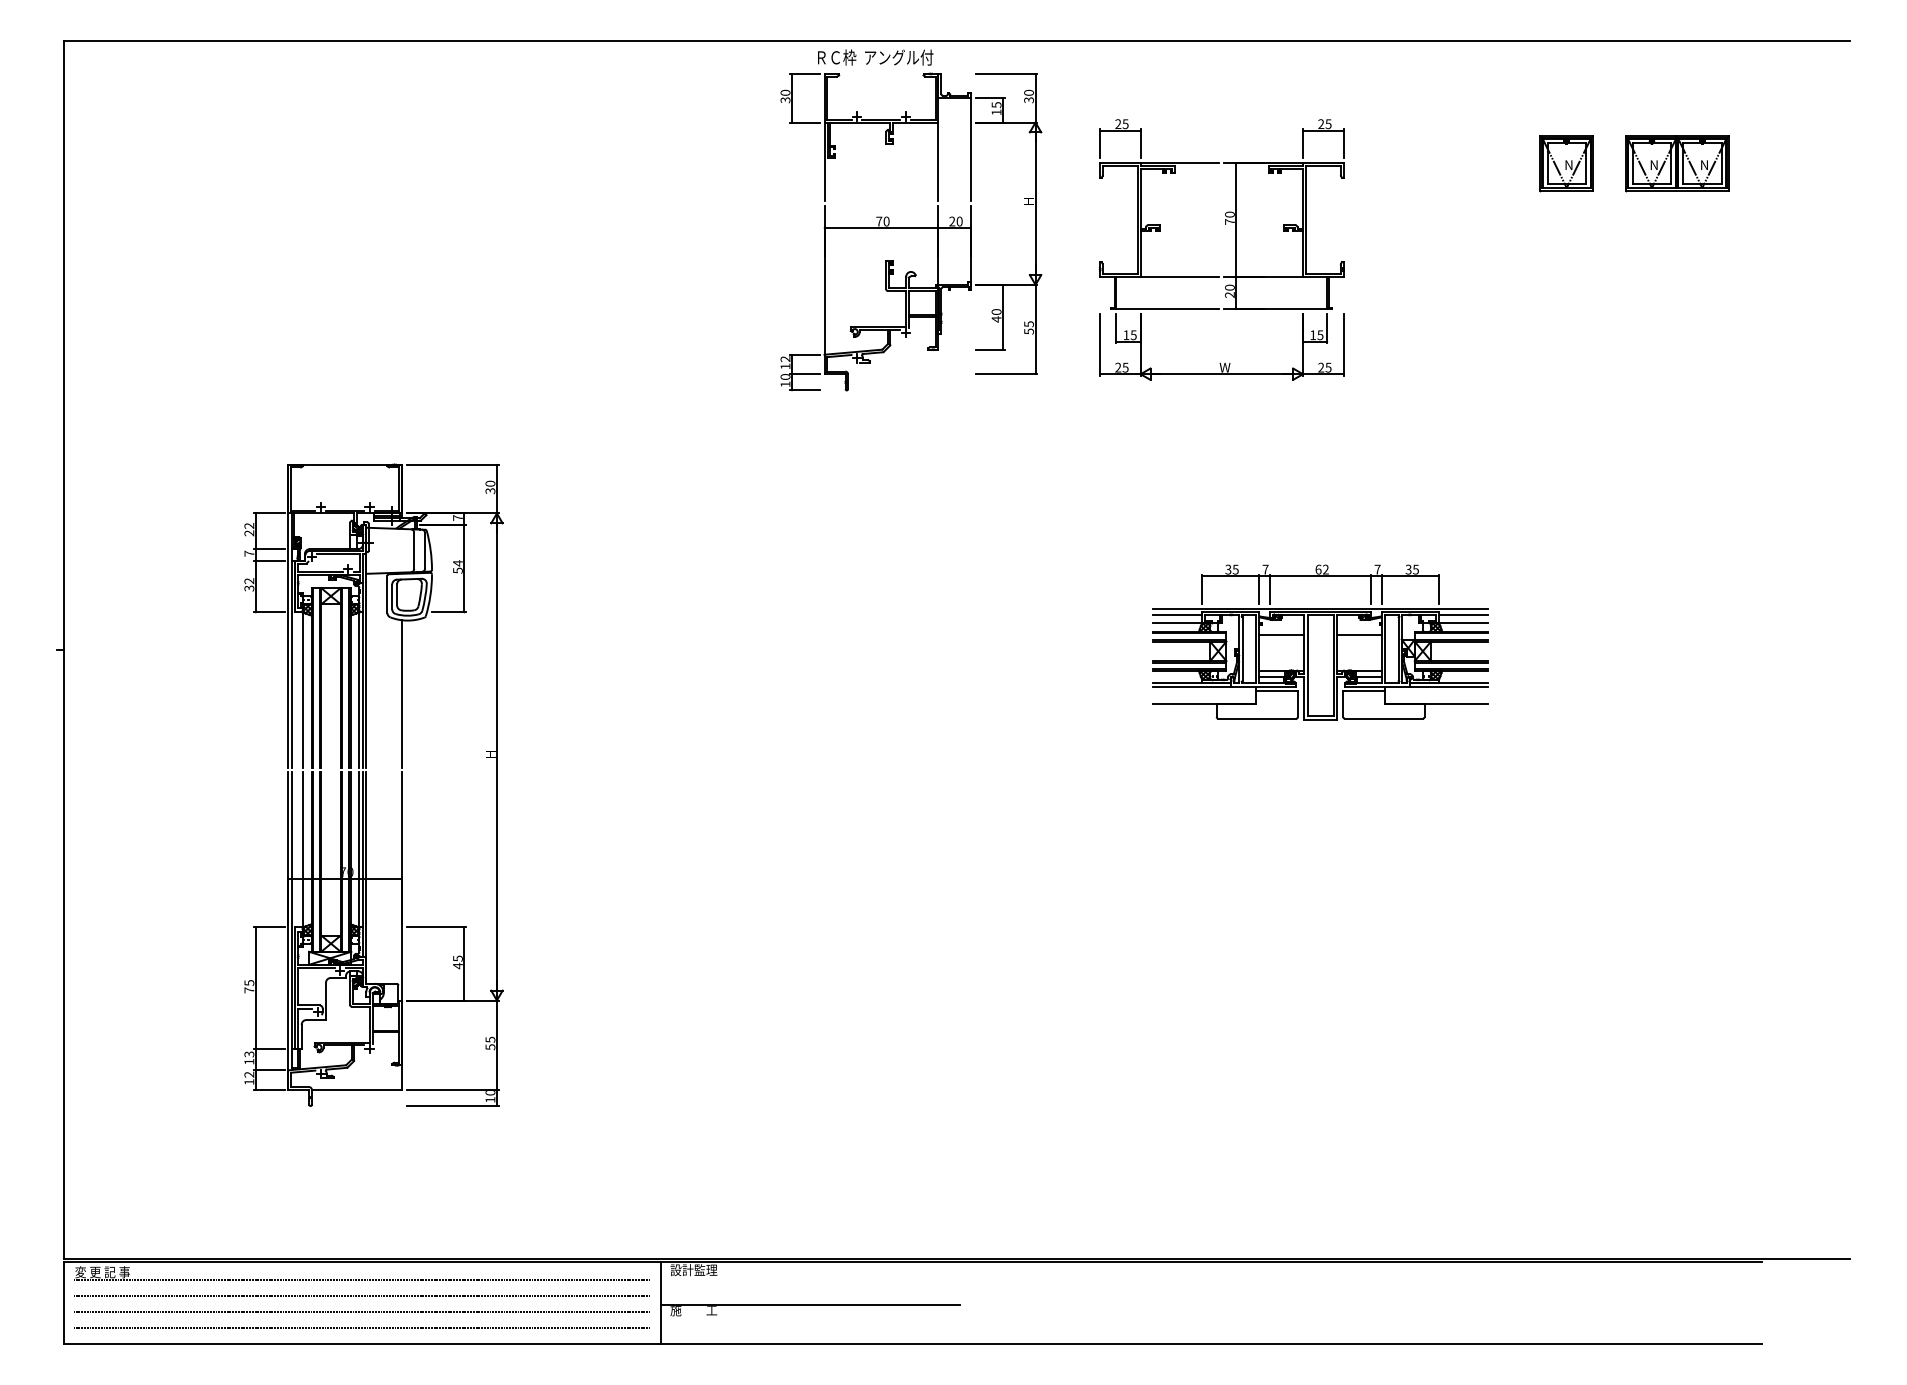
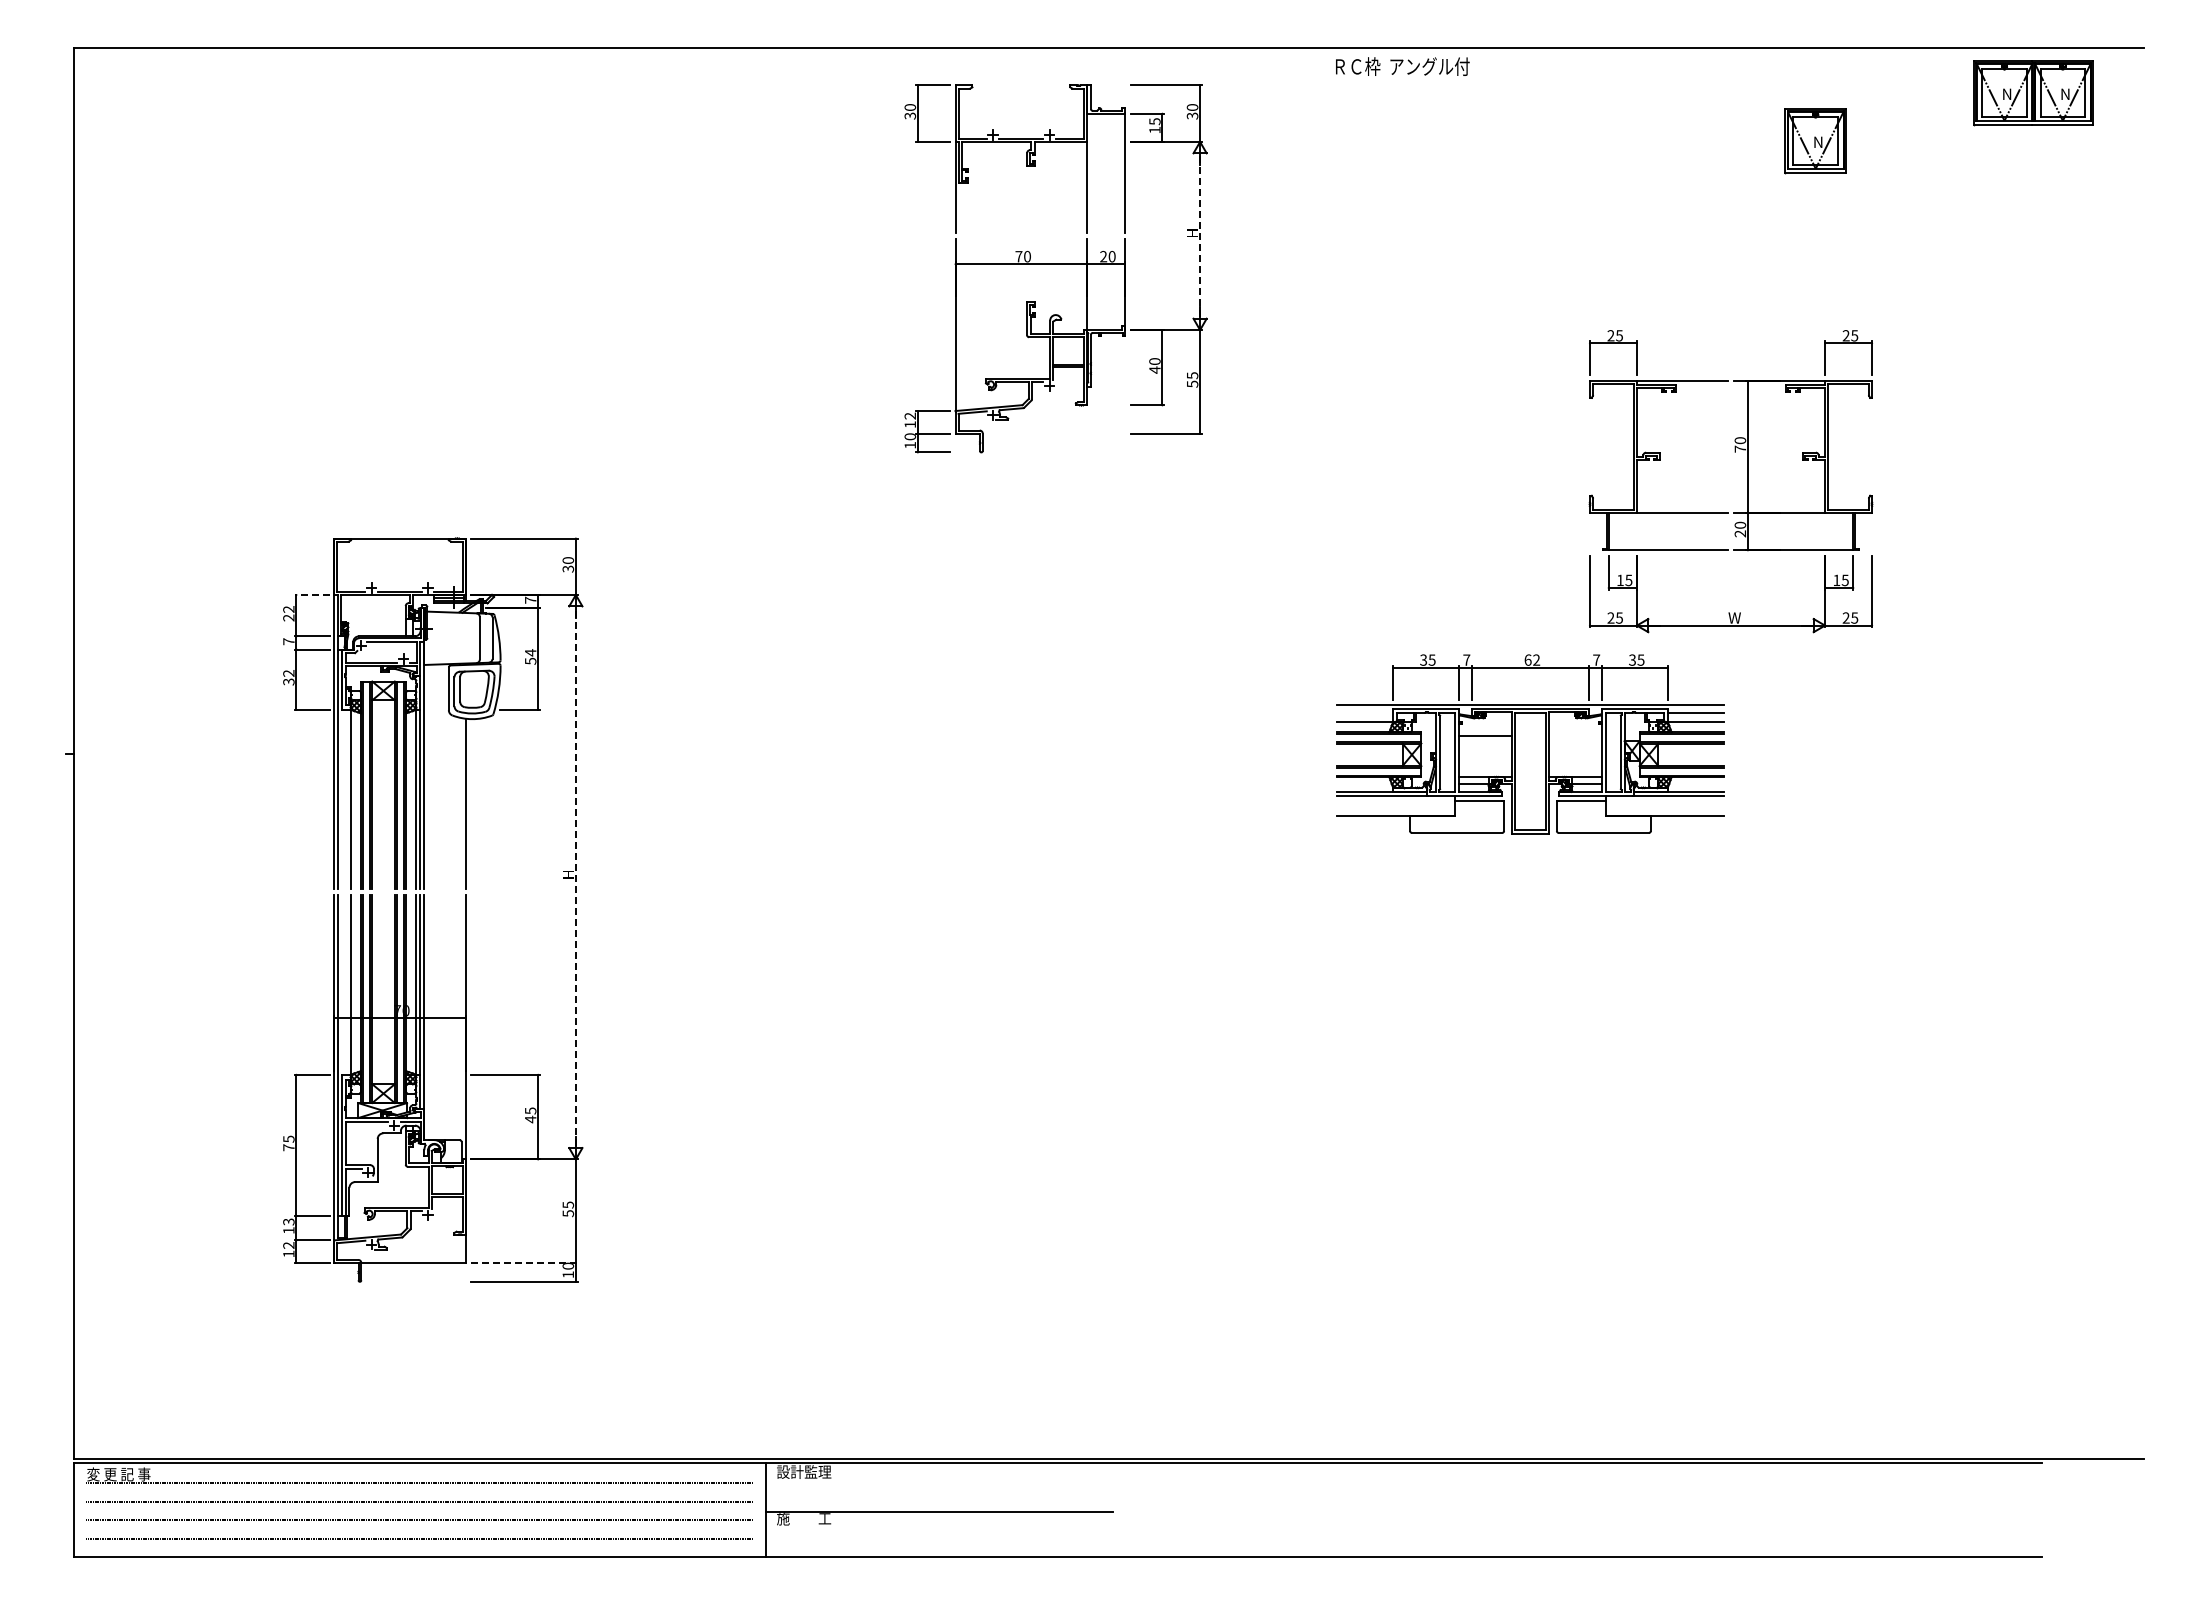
text: (875, 57) -> (1402, 66), moved
part: (1566, 164) -> (1815, 141), moved
part: (1676, 164) -> (2033, 93), moved
line: (1035, 204) -> (1200, 236), solid -> dashed
part: (1236, 249) -> (1747, 481), moved
line: (269, 513) -> (312, 594), solid -> dashed
line: (1177, 615) -> (1364, 713), removed
line: (1359, 634) -> (1575, 735), removed
line: (496, 756) -> (575, 876), solid -> dashed
line: (453, 1089) -> (525, 1262), solid -> dashed

